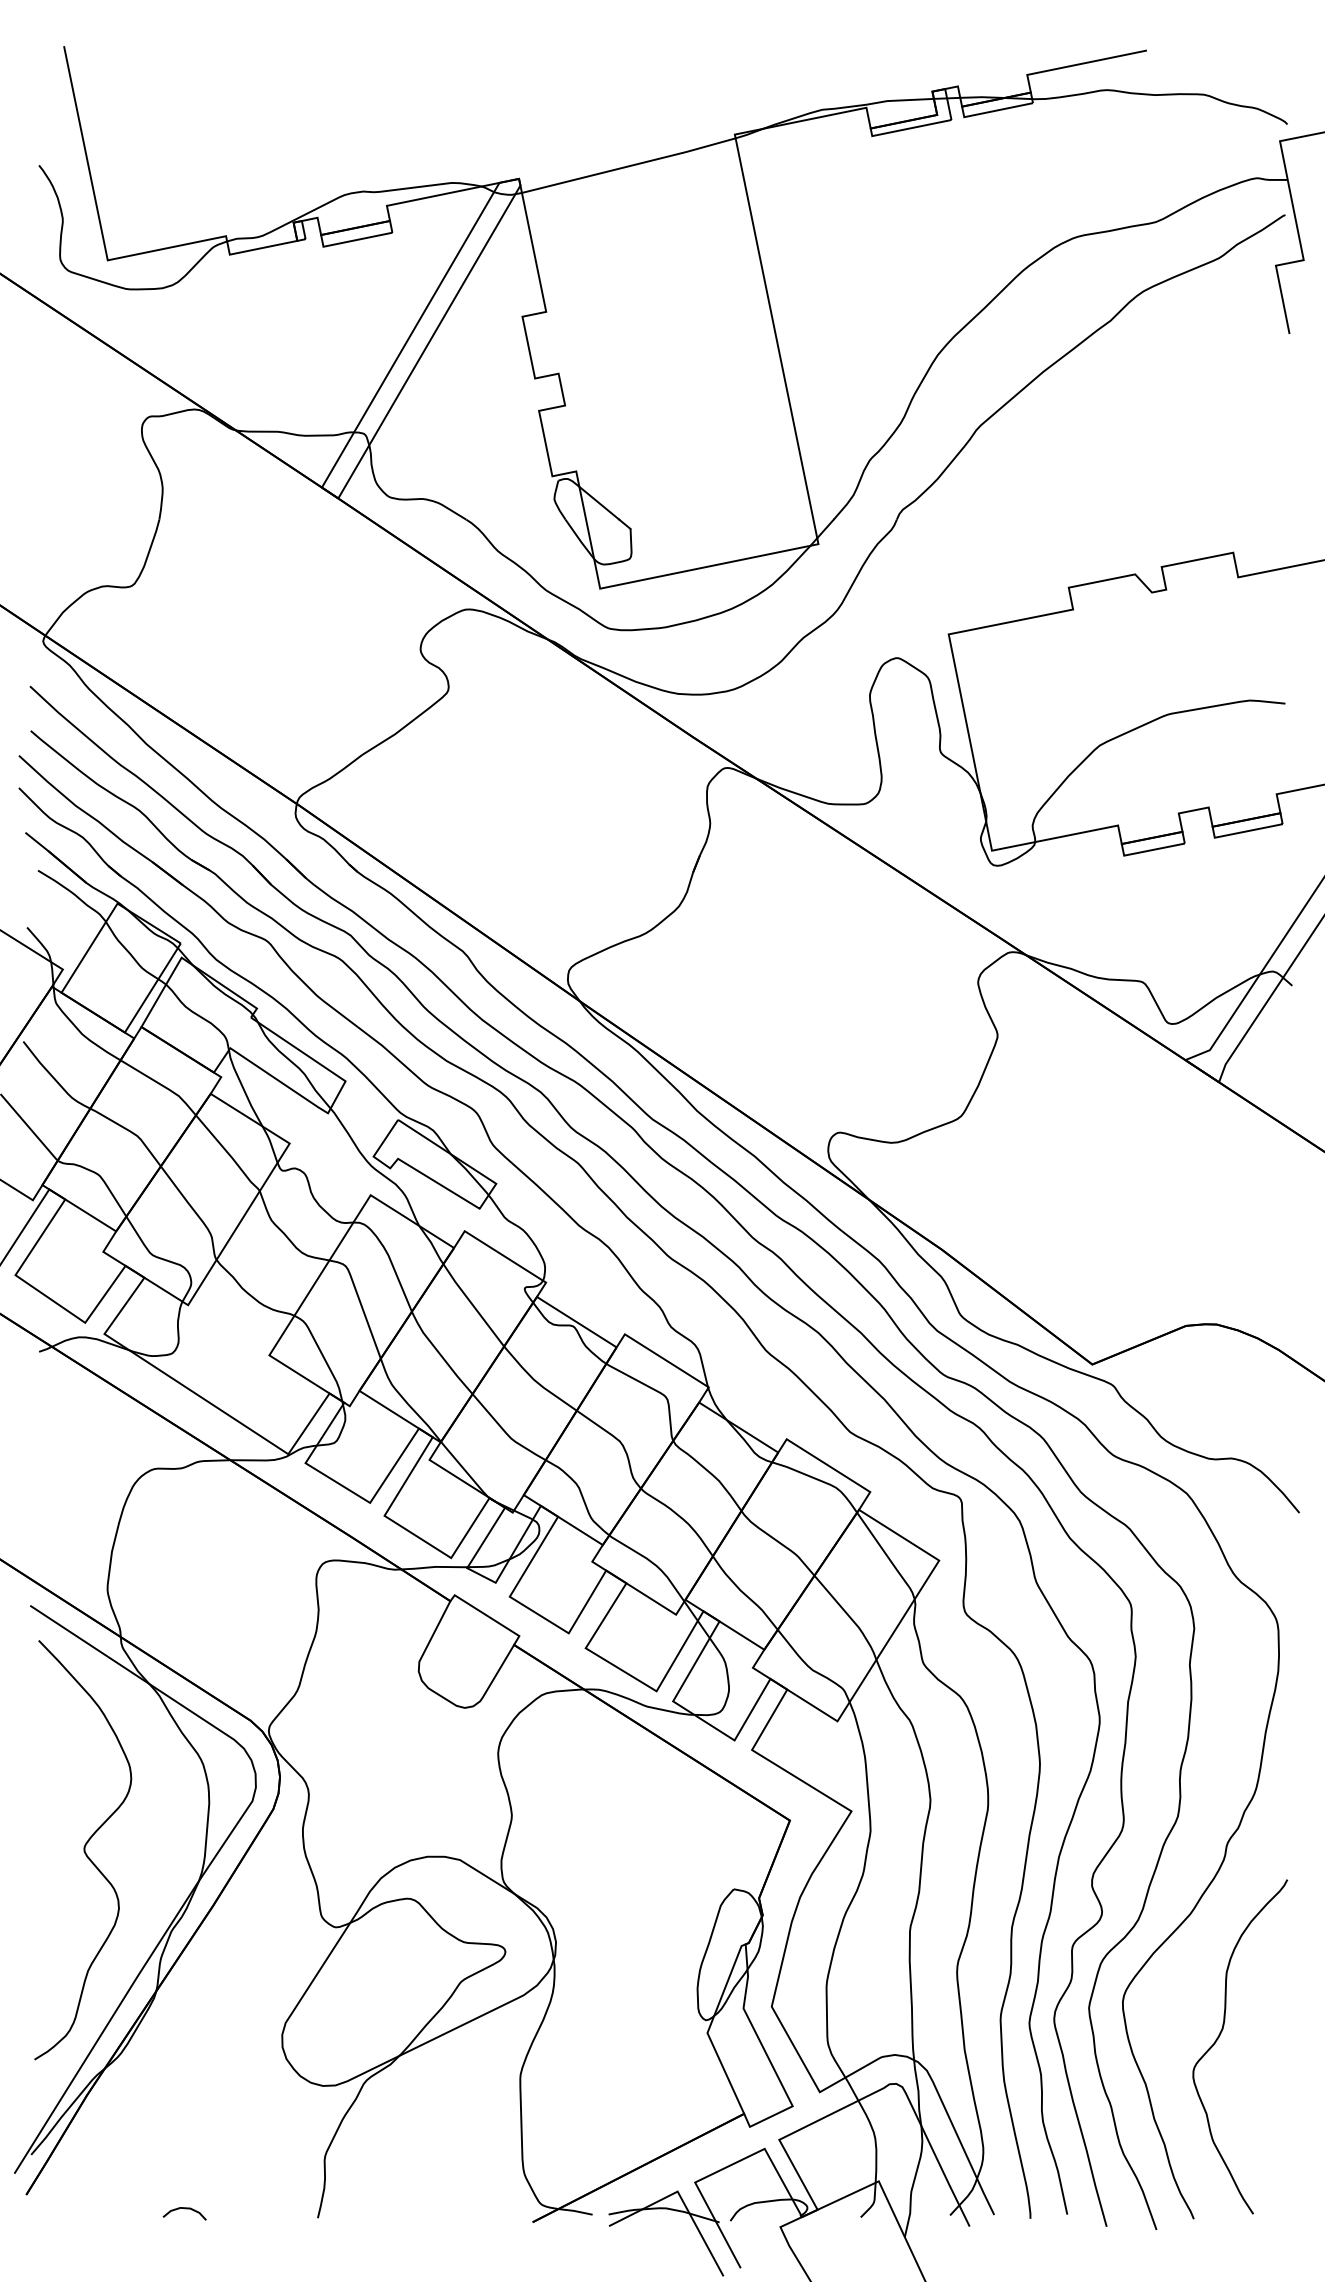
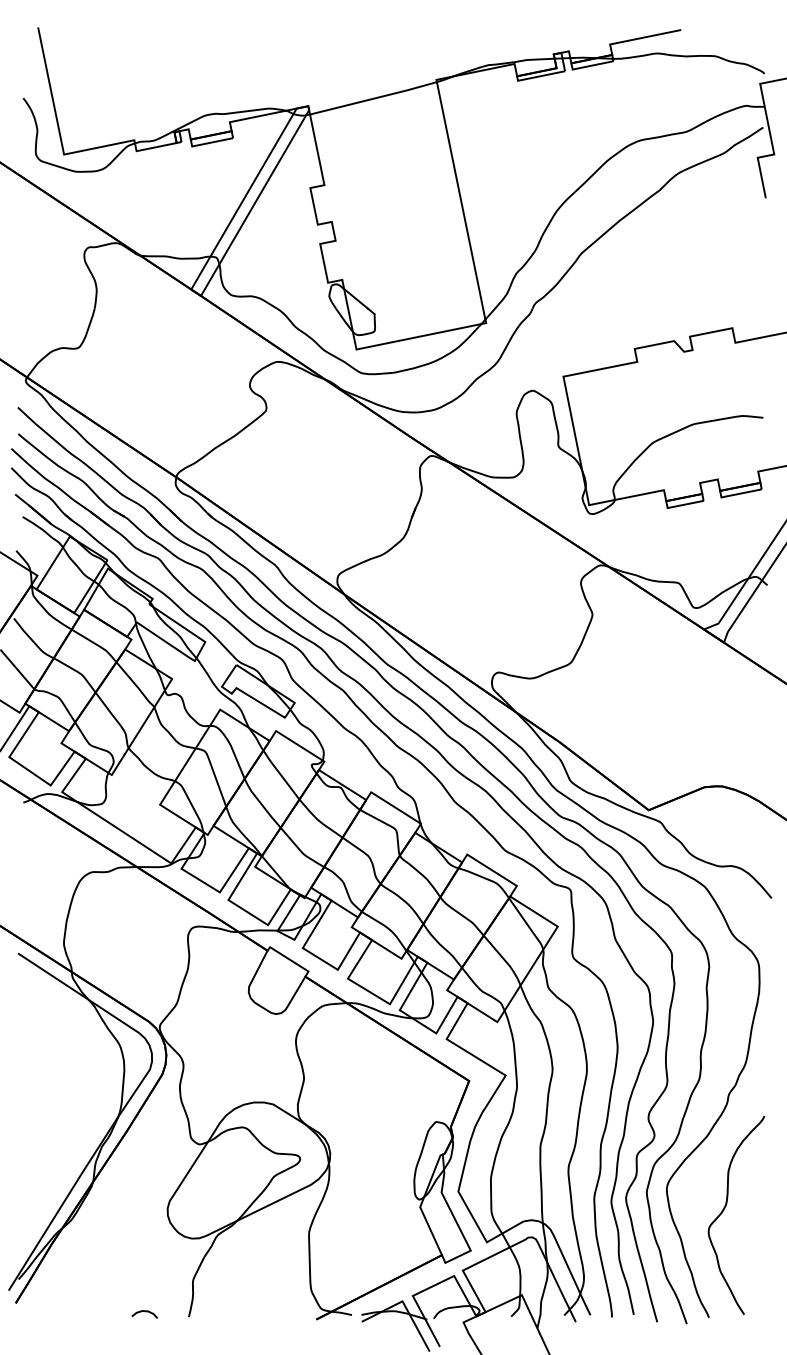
curve: (83, 1850) -> (49, 1098), removed
curve: (184, 2210) -> (144, 1312), moved

